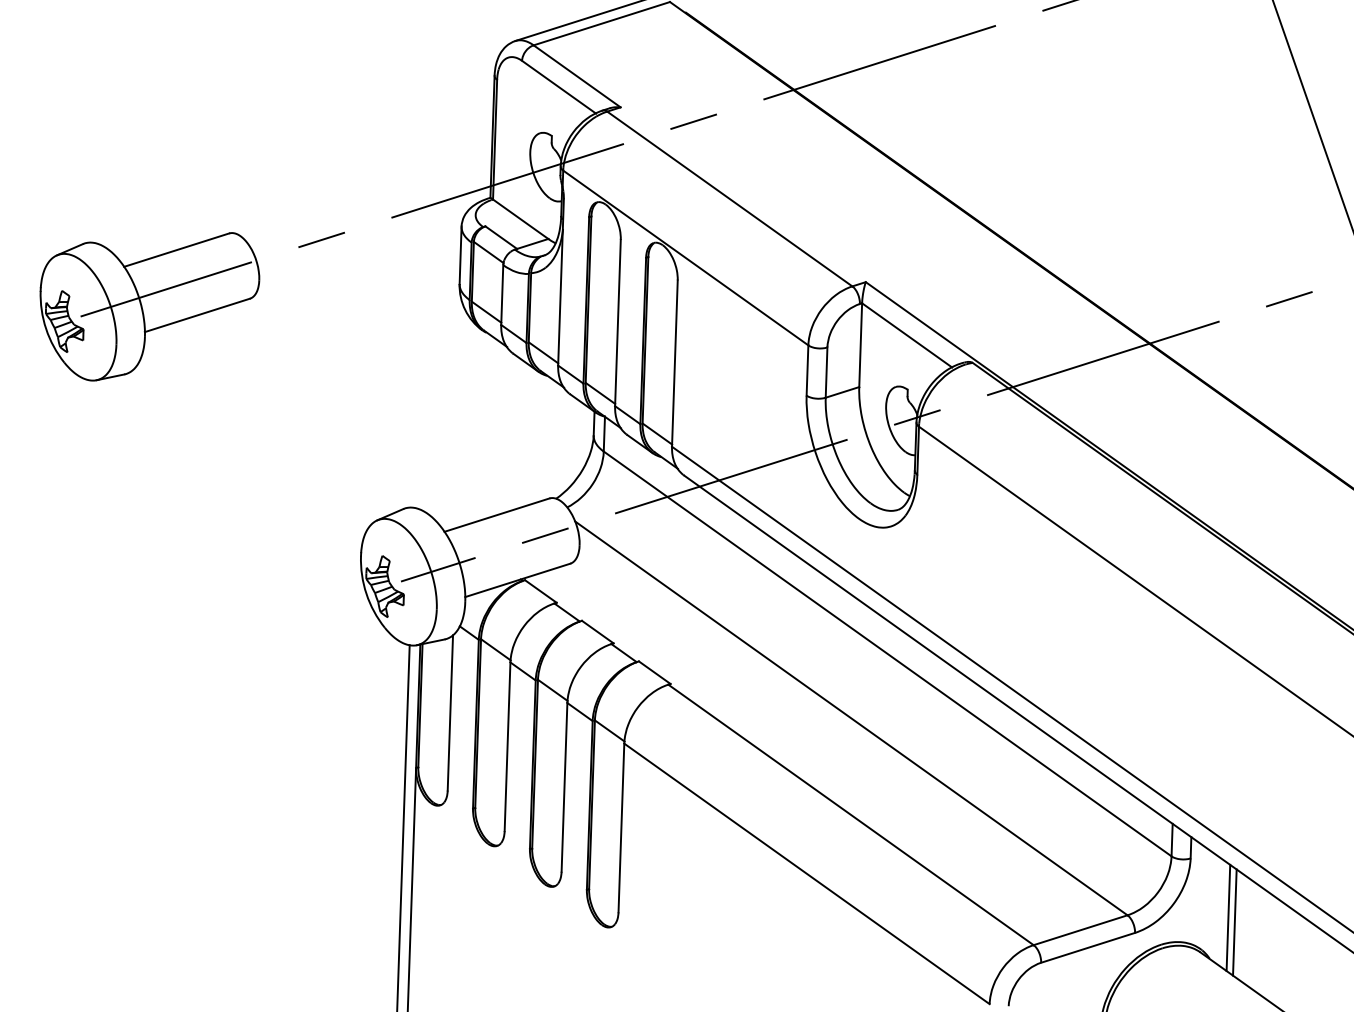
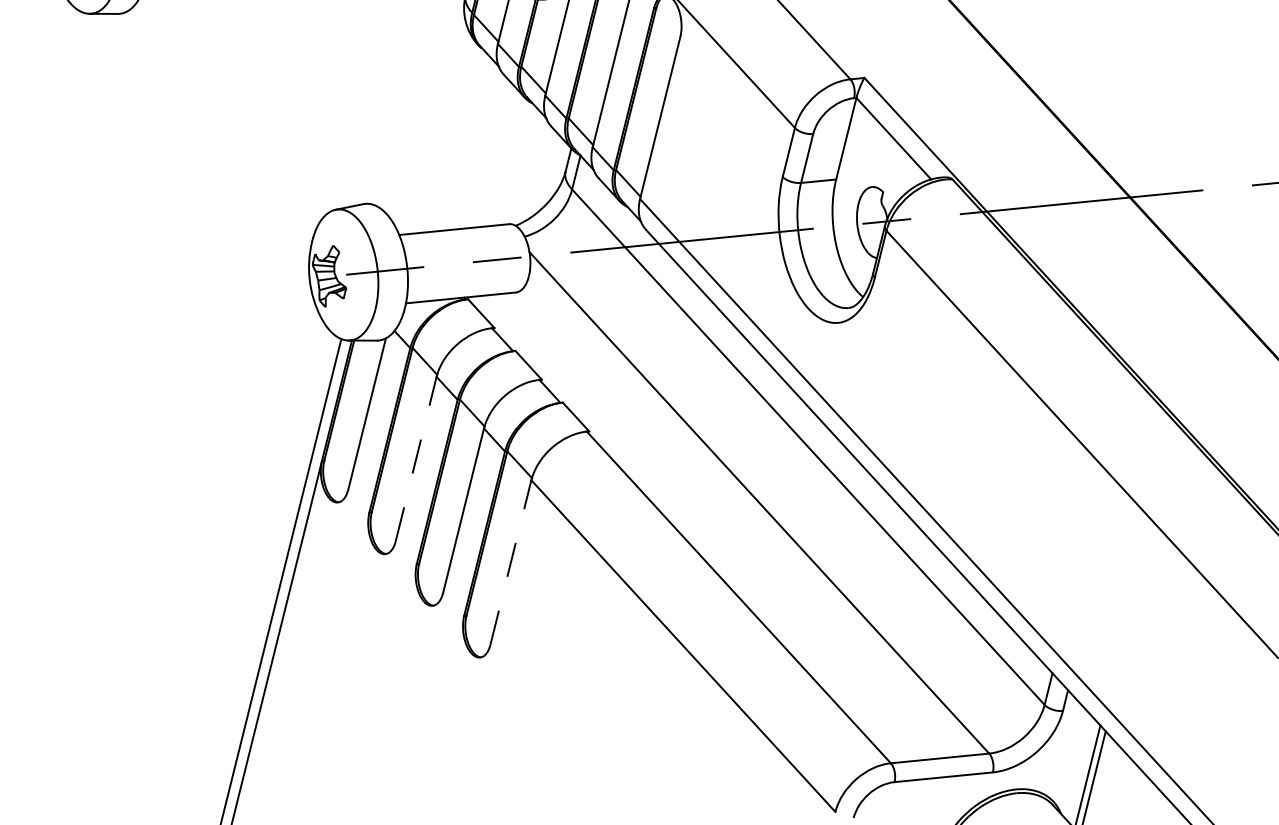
line: (507, 746) -> (416, 458), solid -> dashed
line: (621, 827) -> (511, 561), solid -> dashed

